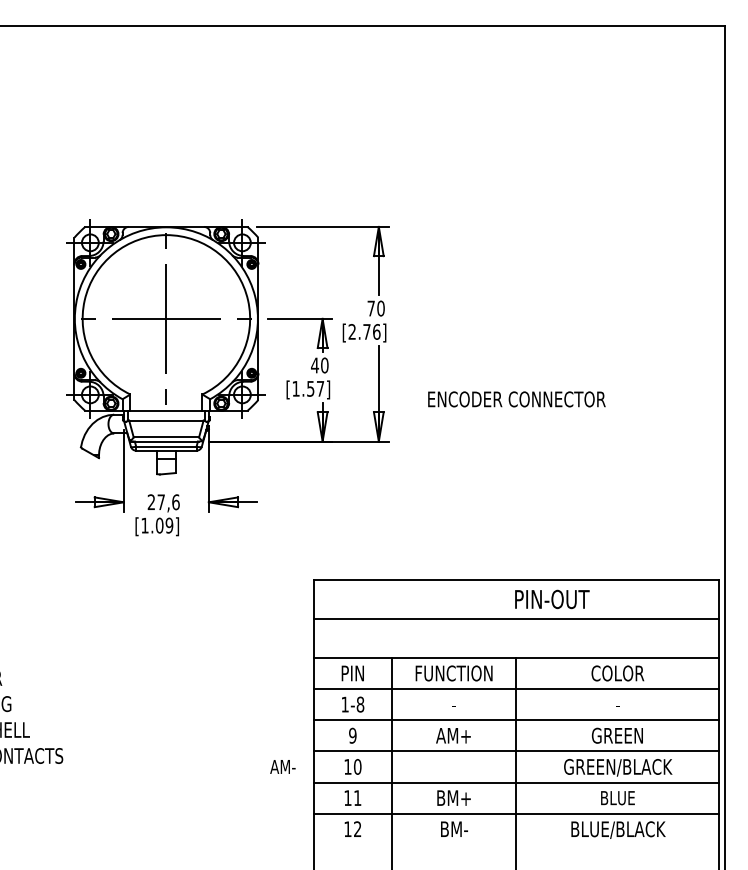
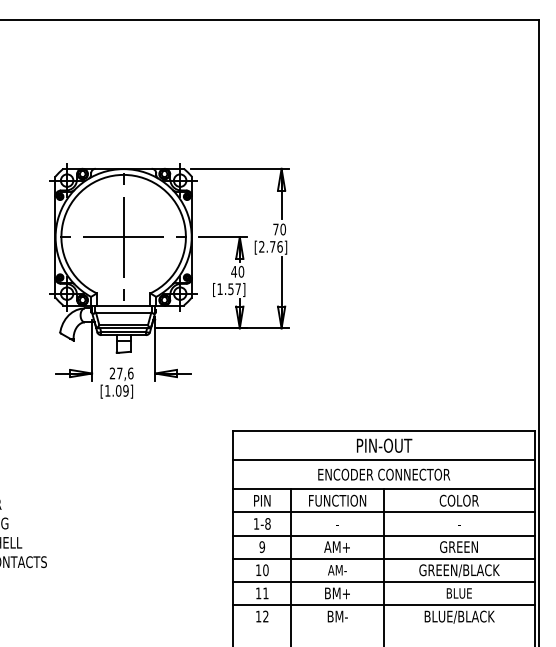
text: (516, 399) -> (383, 474), moved
text: (552, 599) -> (384, 445), moved
text: (282, 766) -> (337, 569), moved

